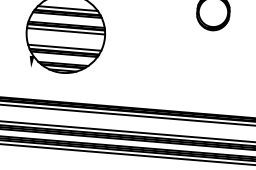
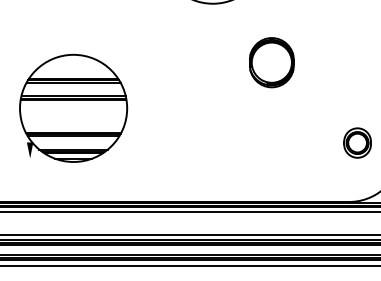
line: (67, 8) -> (73, 73), removed
line: (65, 31) -> (73, 105), removed
line: (64, 47) -> (73, 127), removed

